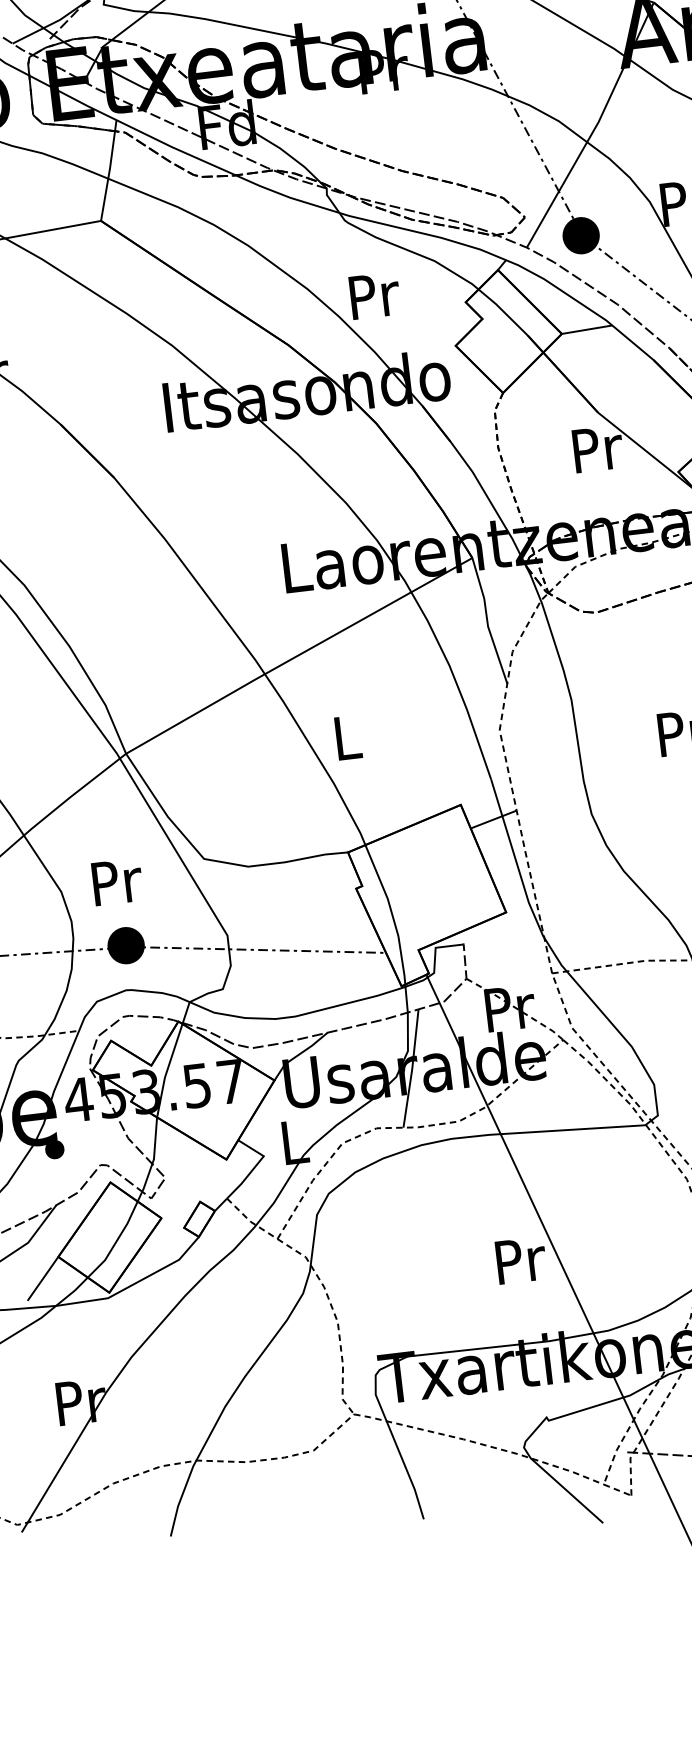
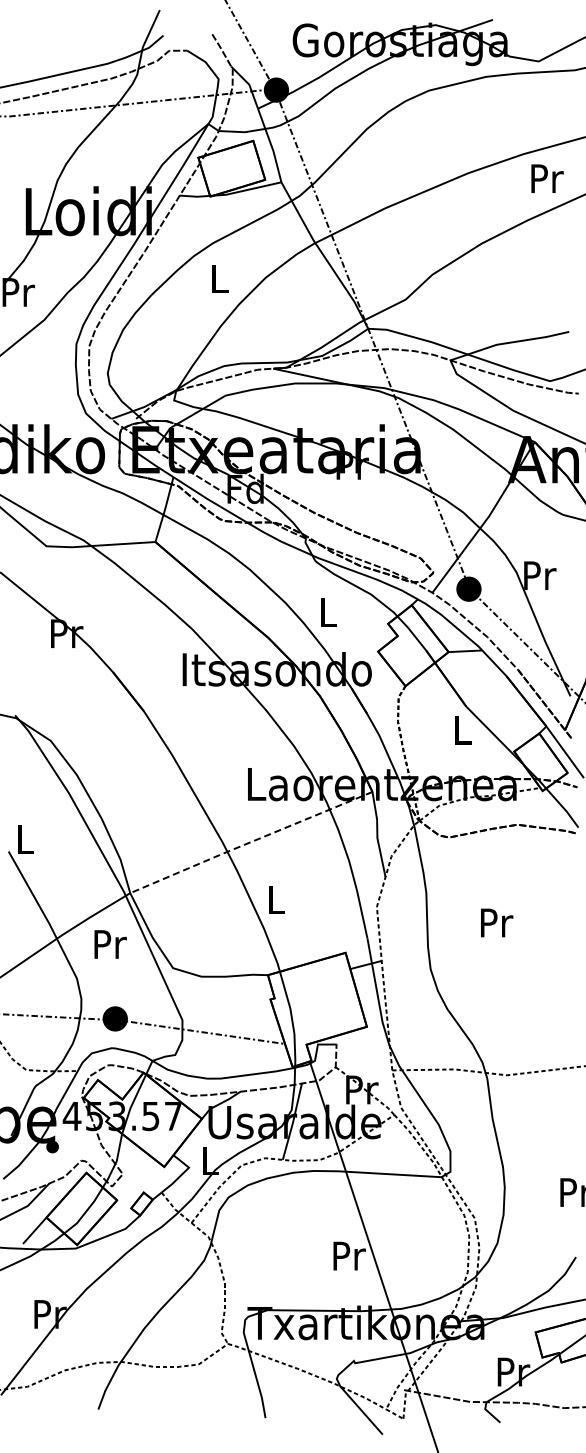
text: (375, 295) -> (329, 612), Pr -> L
text: (598, 449) -> (463, 730), Pr -> L
line: (297, 655) -> (250, 842), solid -> dashed
text: (117, 881) -> (110, 944), moved

